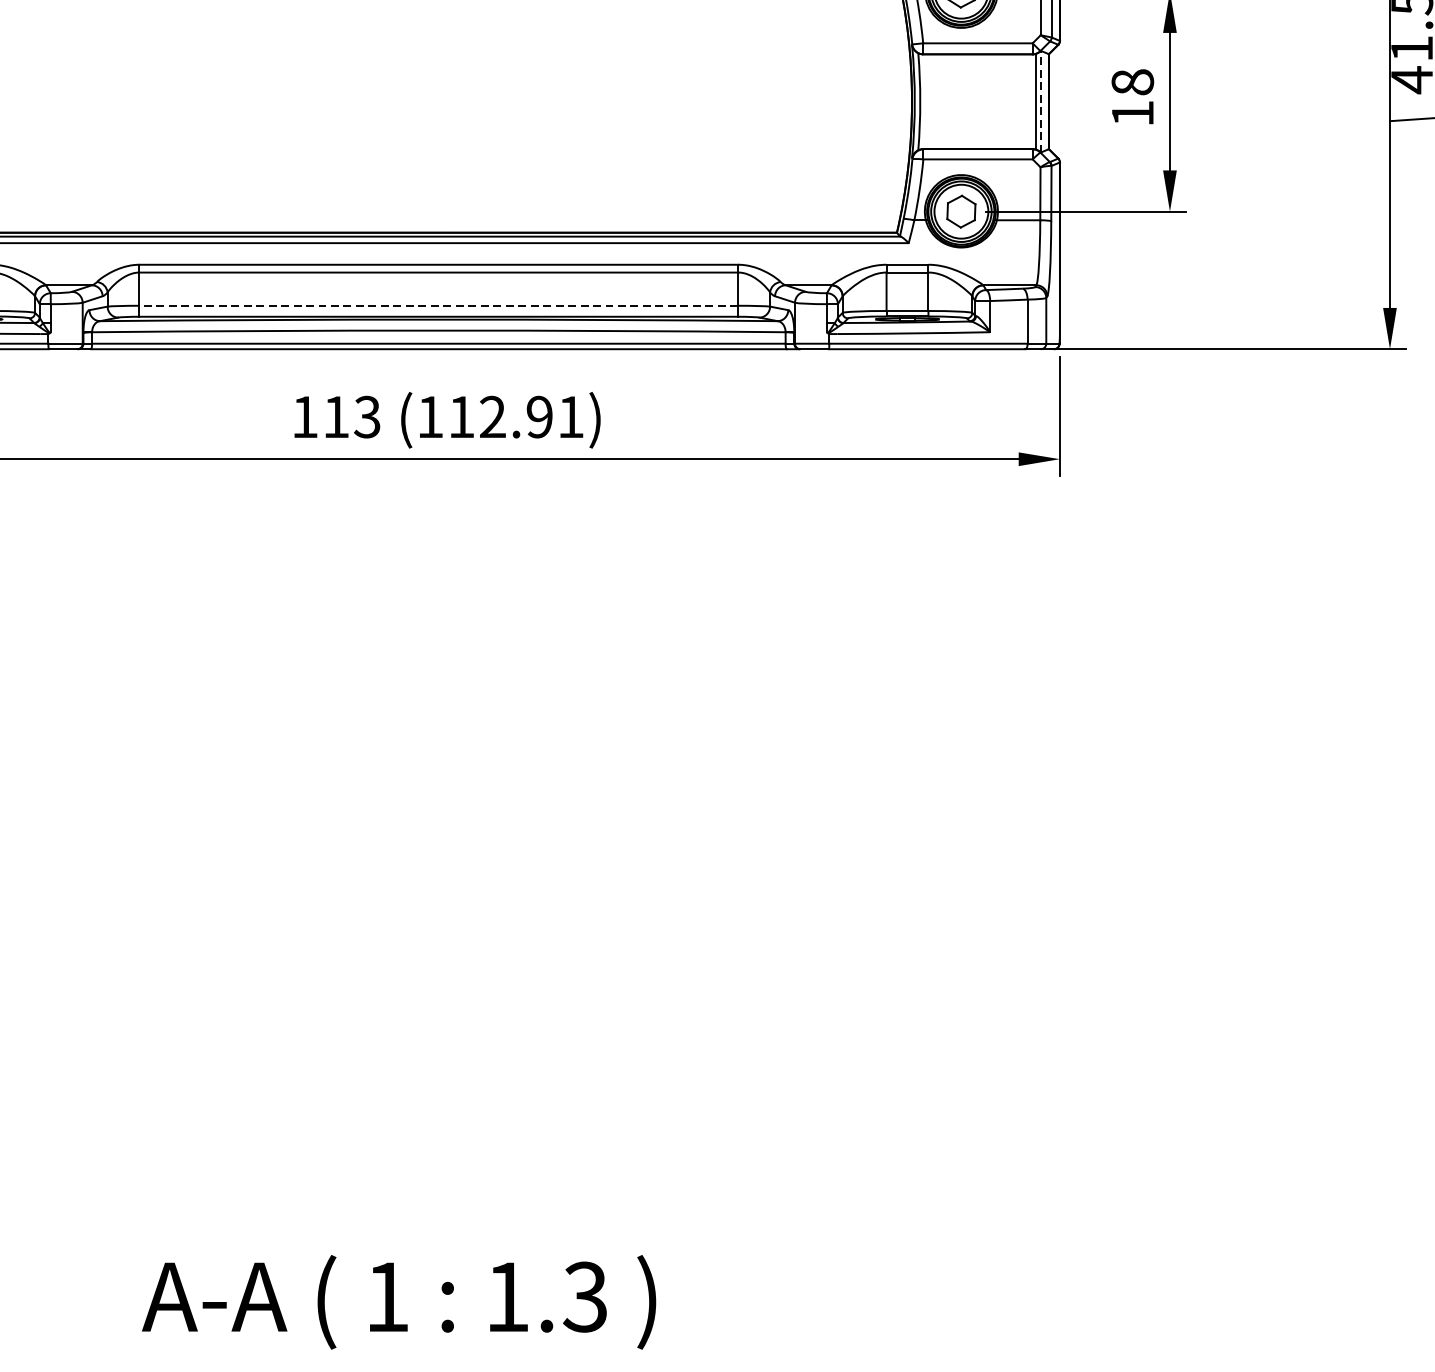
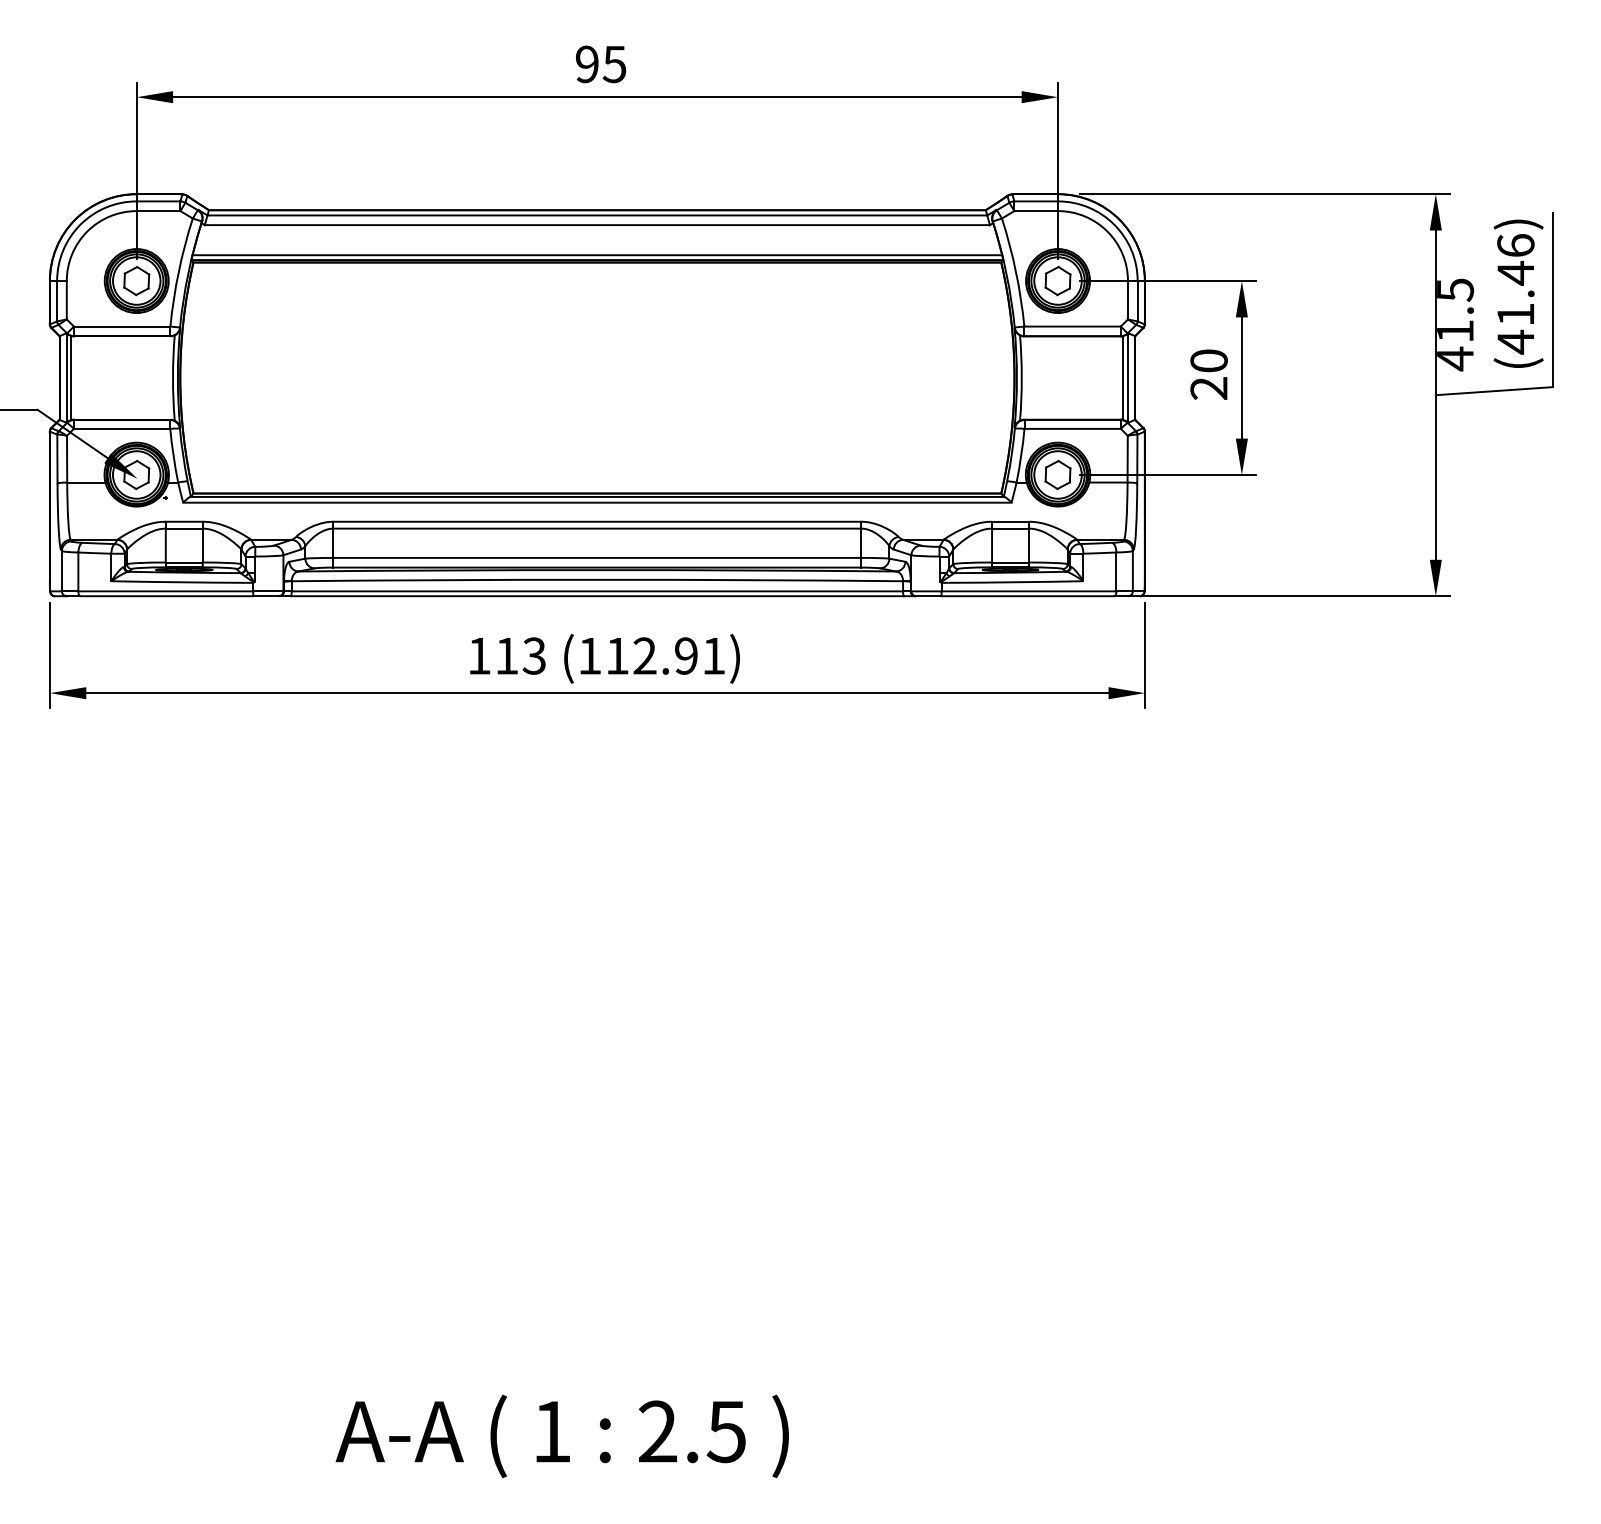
text: (1132, 97) -> (1208, 374), 18 -> 20
line: (1041, 102) -> (1128, 378), dashed -> solid
line: (438, 305) -> (597, 557), dashed -> solid
text: (545, 1296) -> (691, 1431), 1.3 -> 2.5

